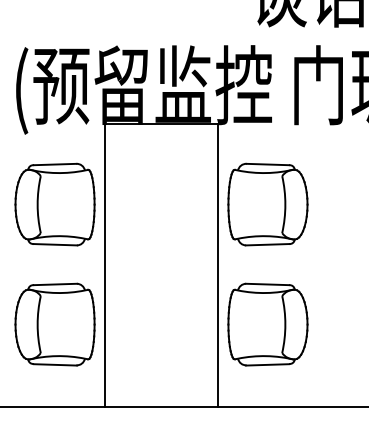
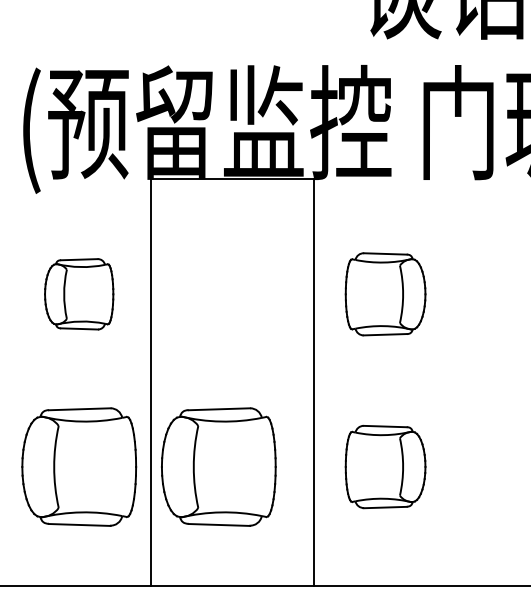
part: (54, 204) -> (78, 294), size x0.6
part: (267, 204) -> (384, 294), size x0.7
part: (151, 324) -> (218, 466), added
part: (267, 324) -> (384, 466), size x0.7

